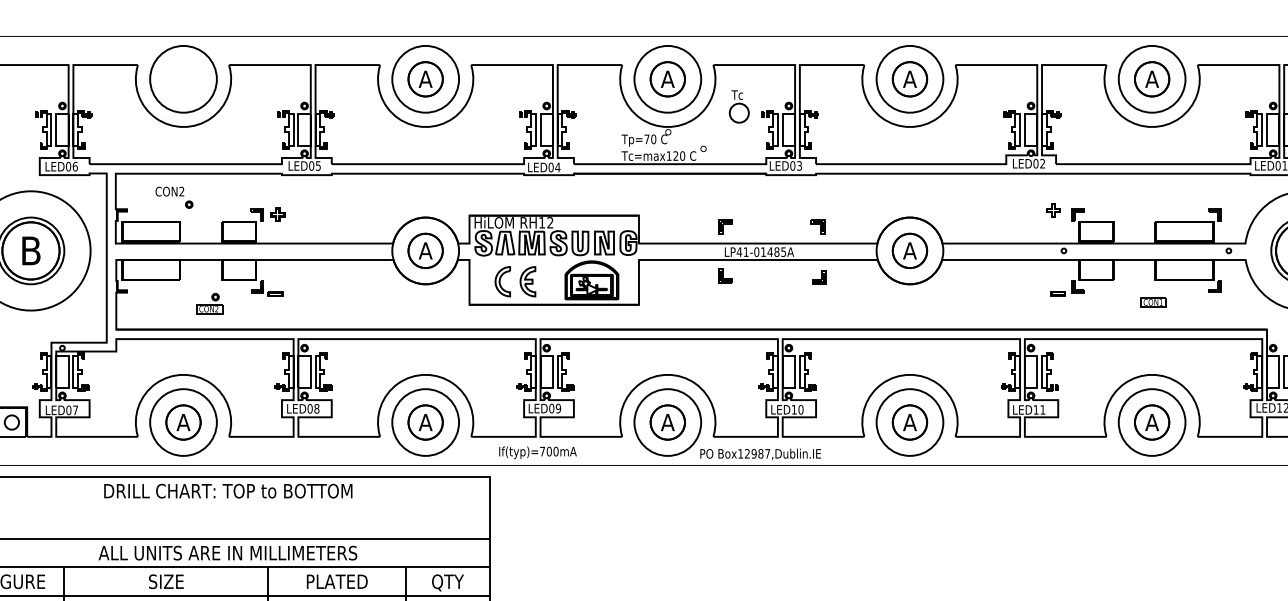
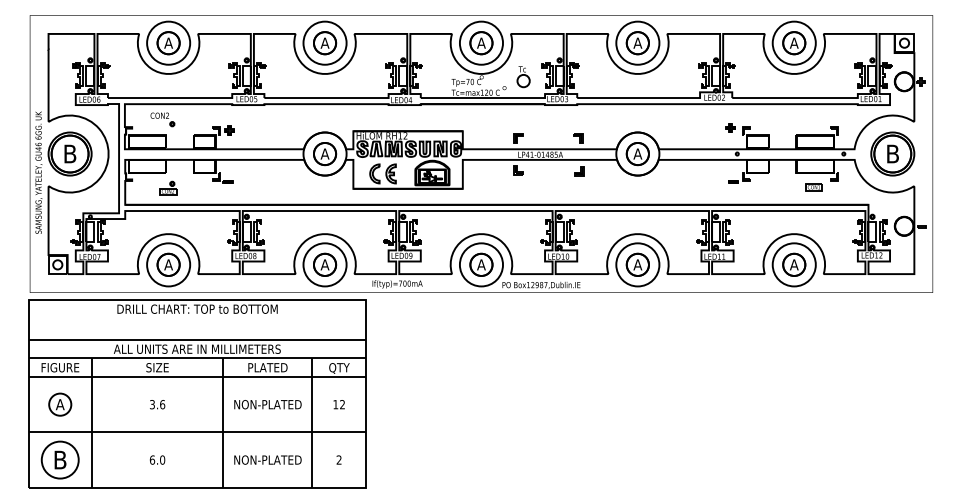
part: (183, 79) -> (168, 43), added
part: (739, 107) -> (523, 77), moved
part: (209, 302) -> (168, 187), moved
part: (1152, 302) -> (813, 187), moved

